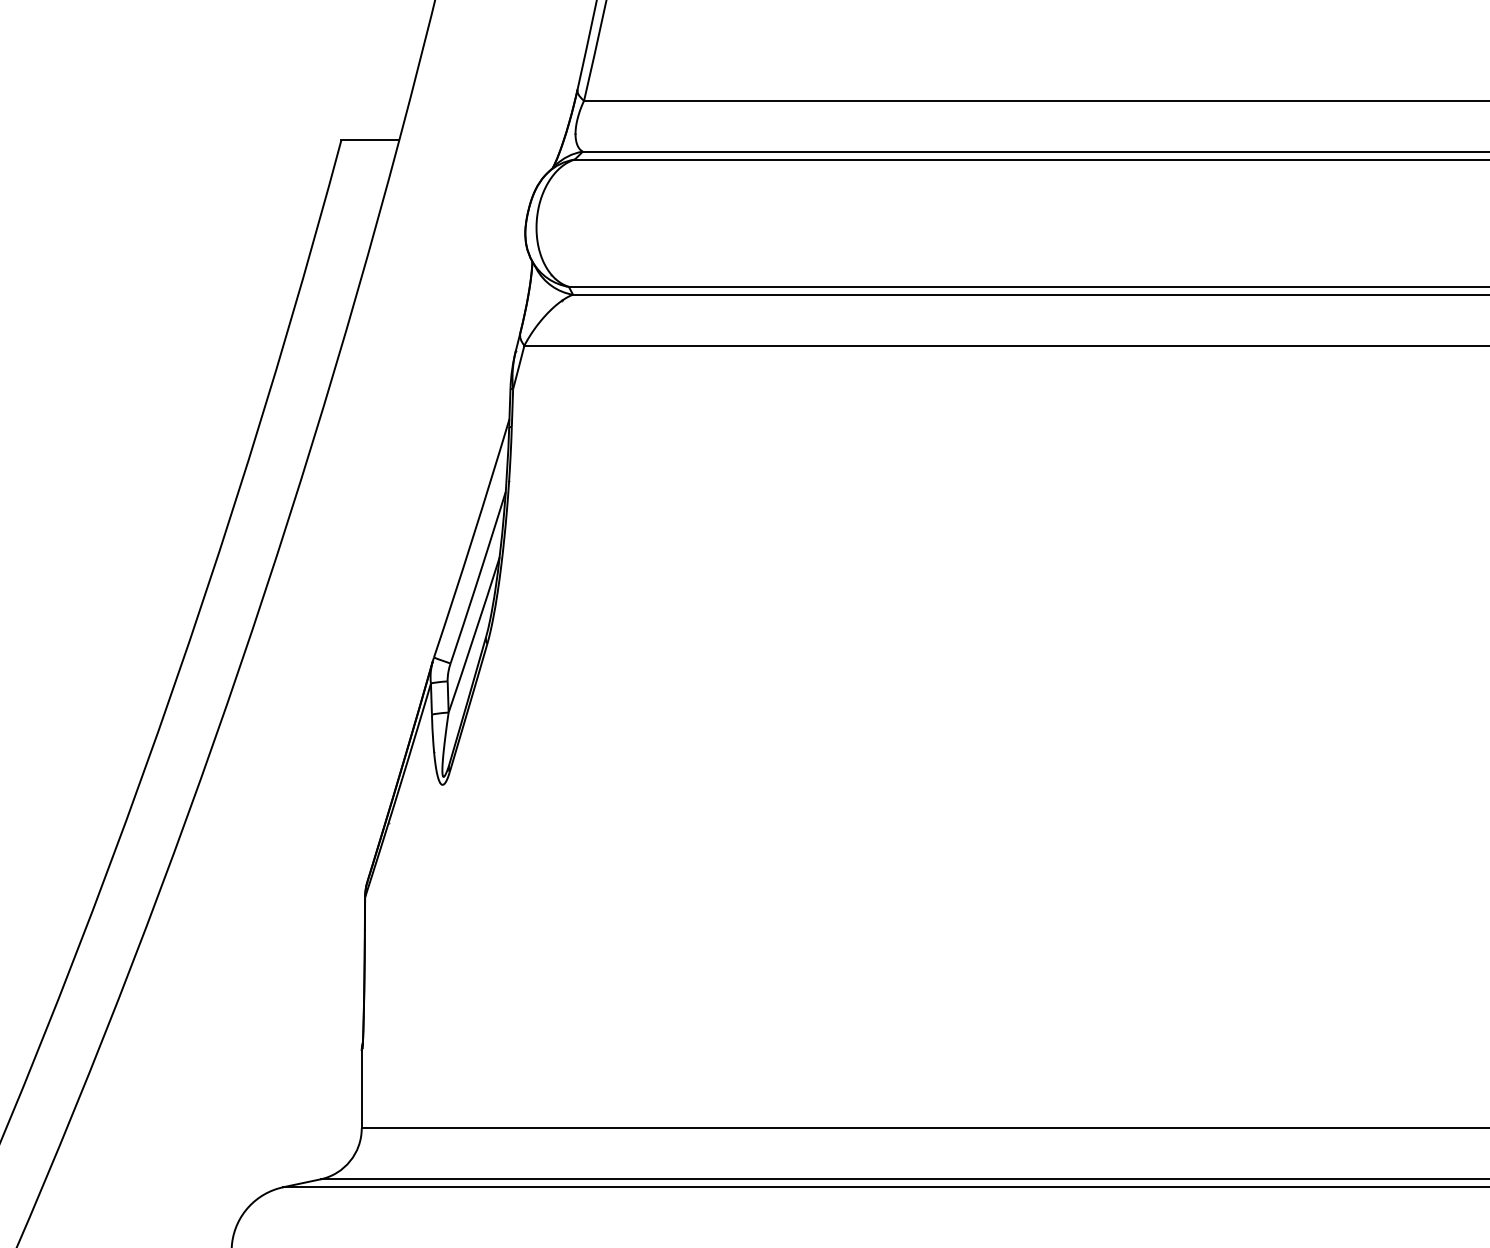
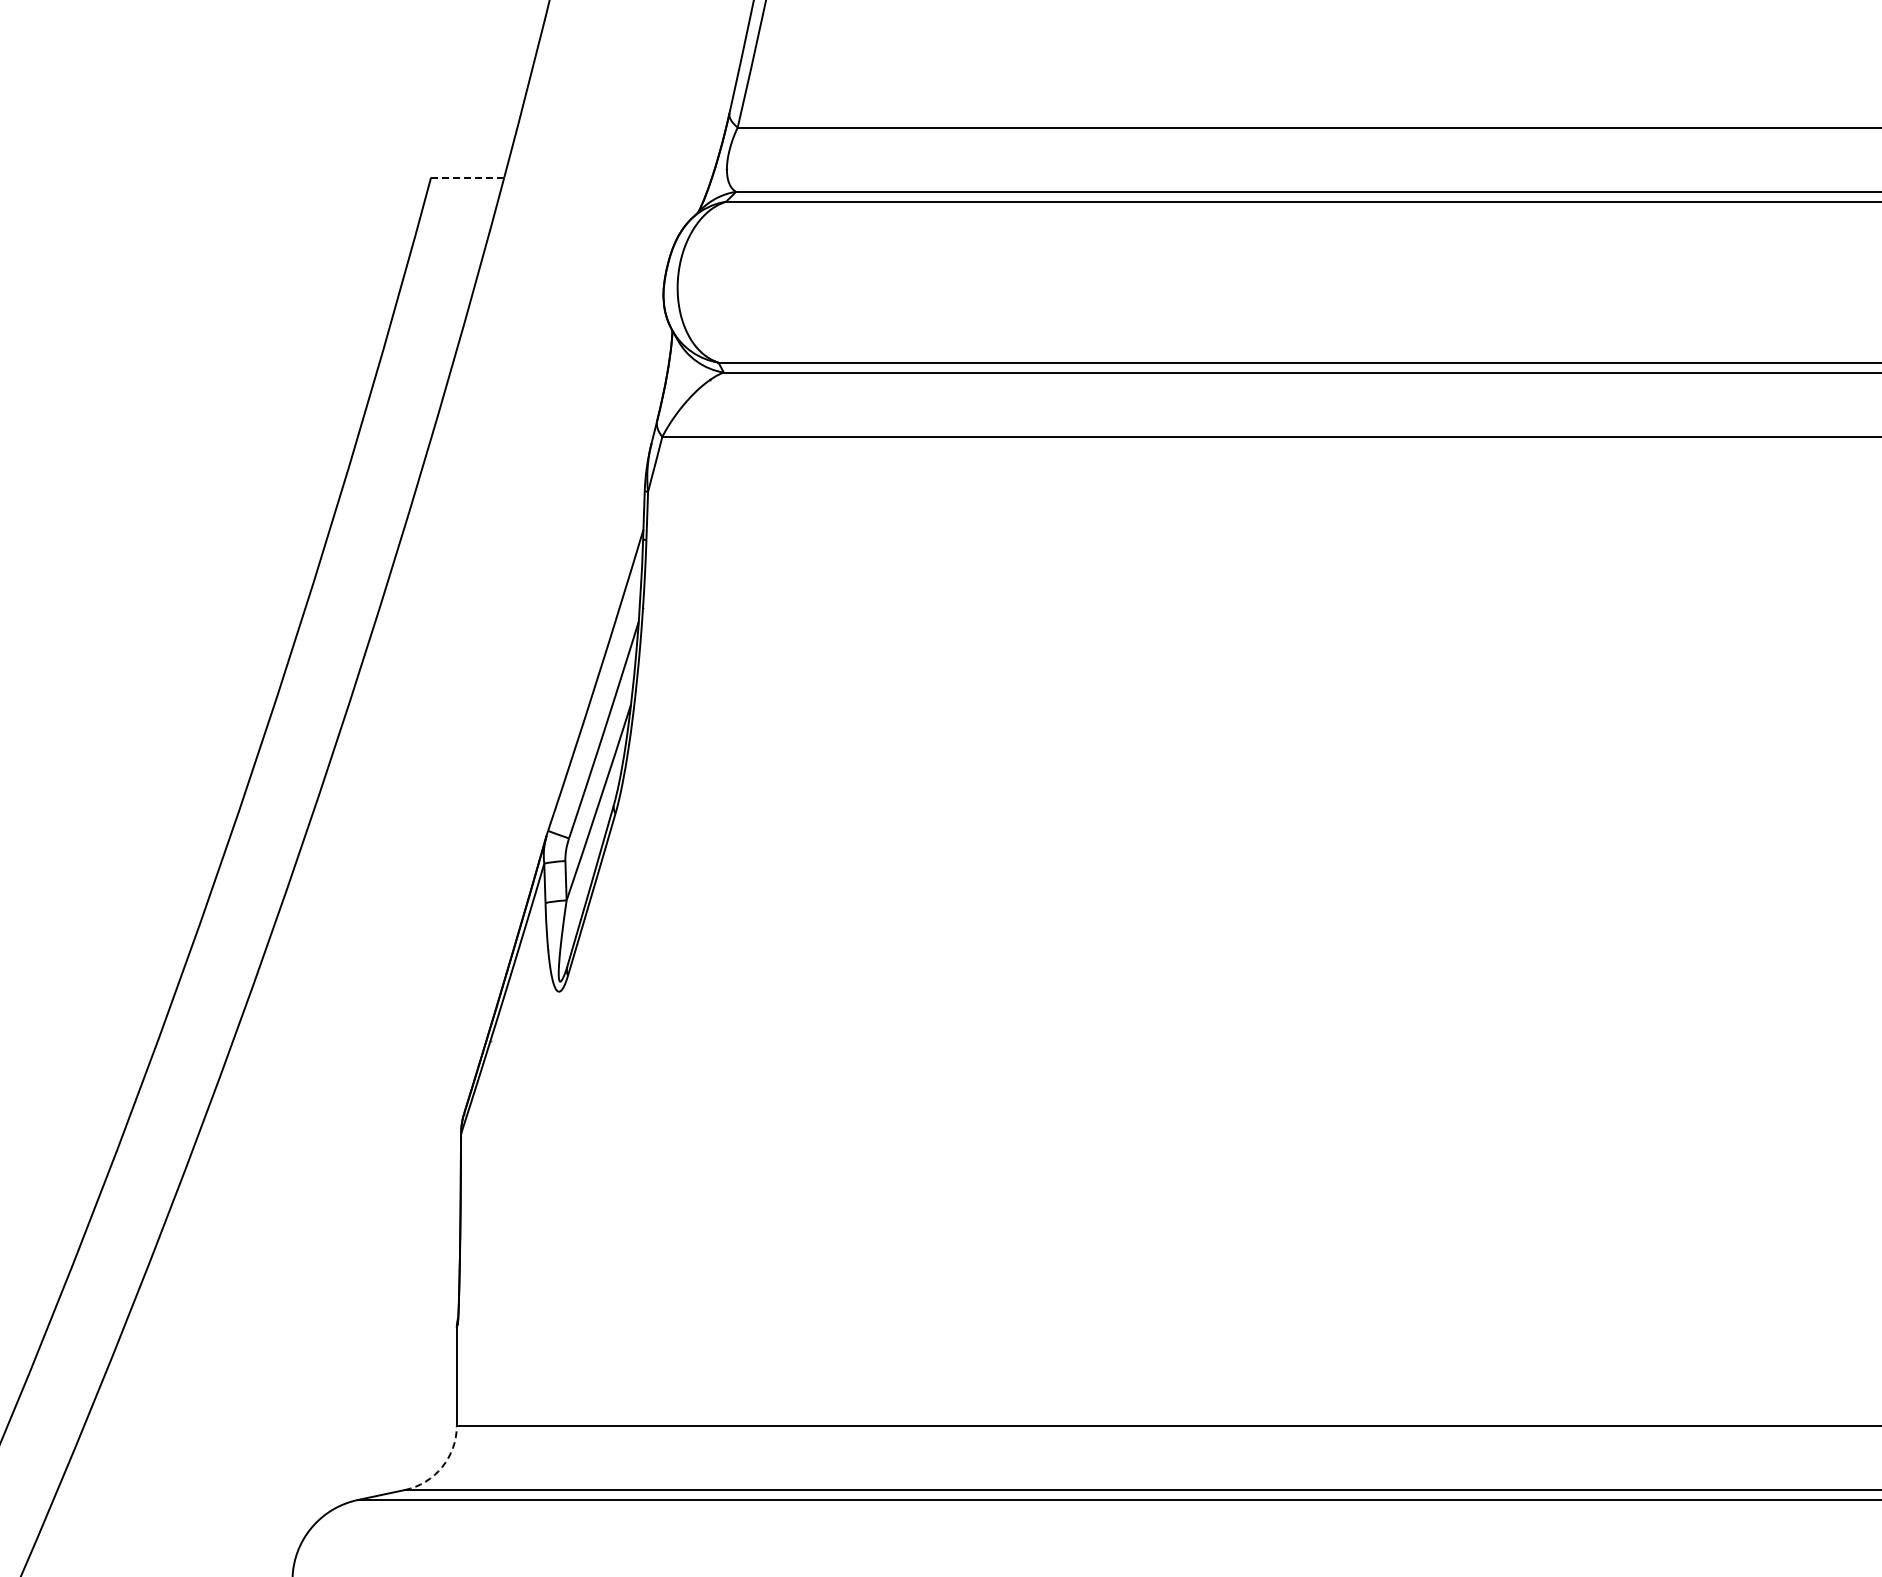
line: (370, 140) -> (467, 177), solid -> dashed
arc: (350, 1161) -> (442, 1467), solid -> dashed

